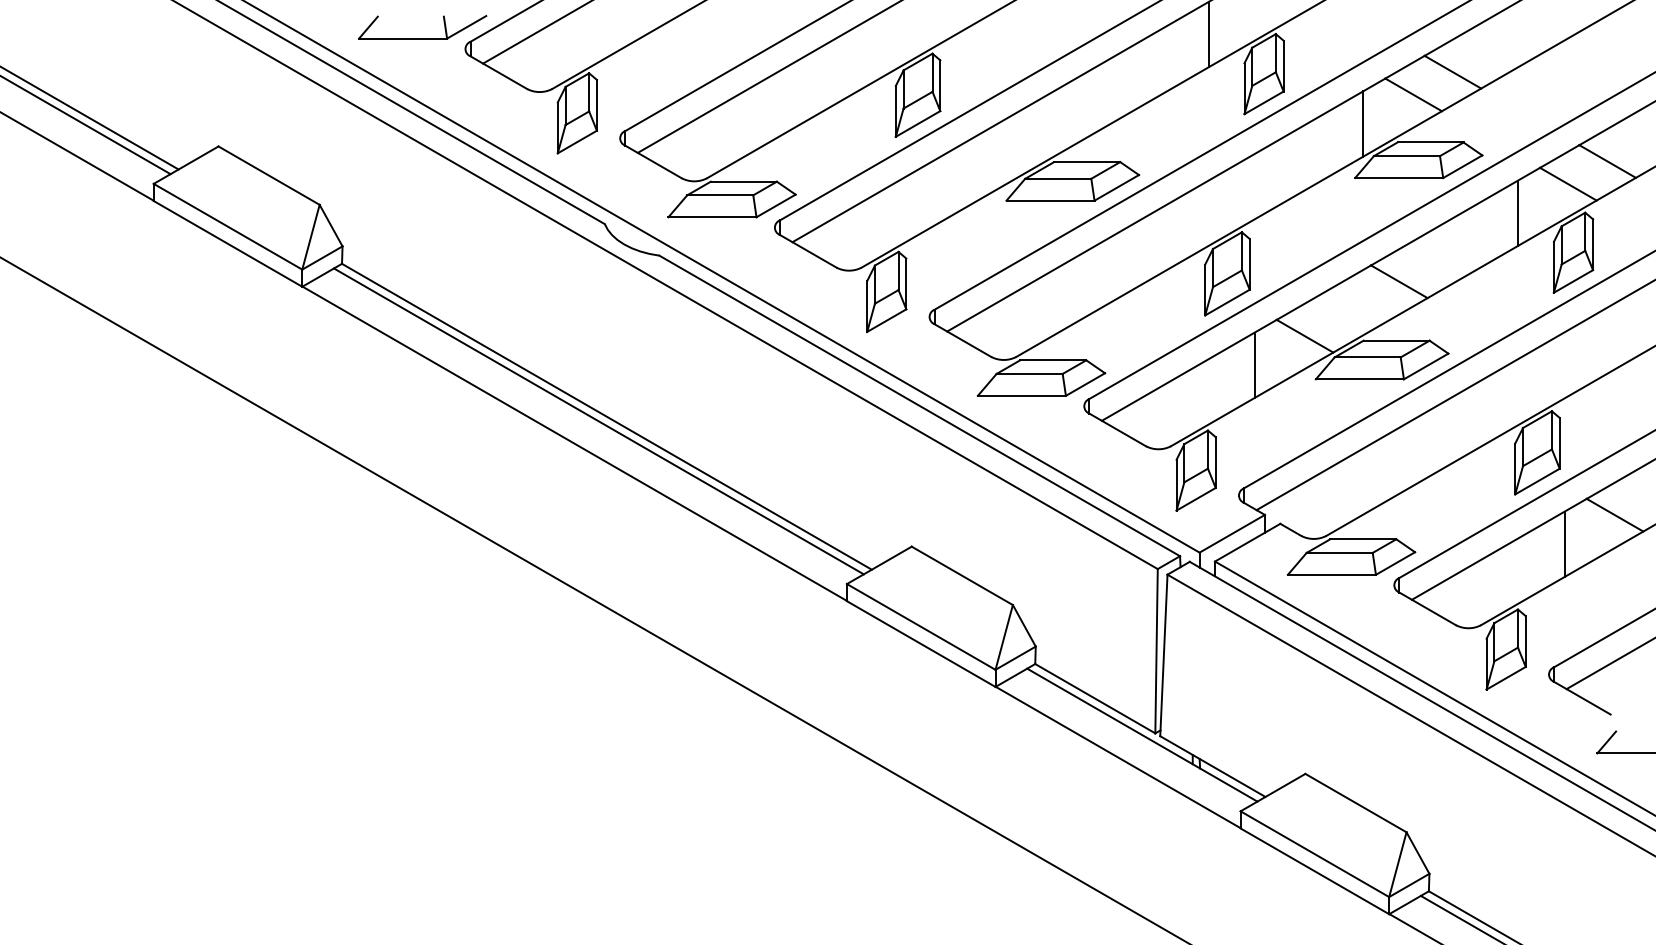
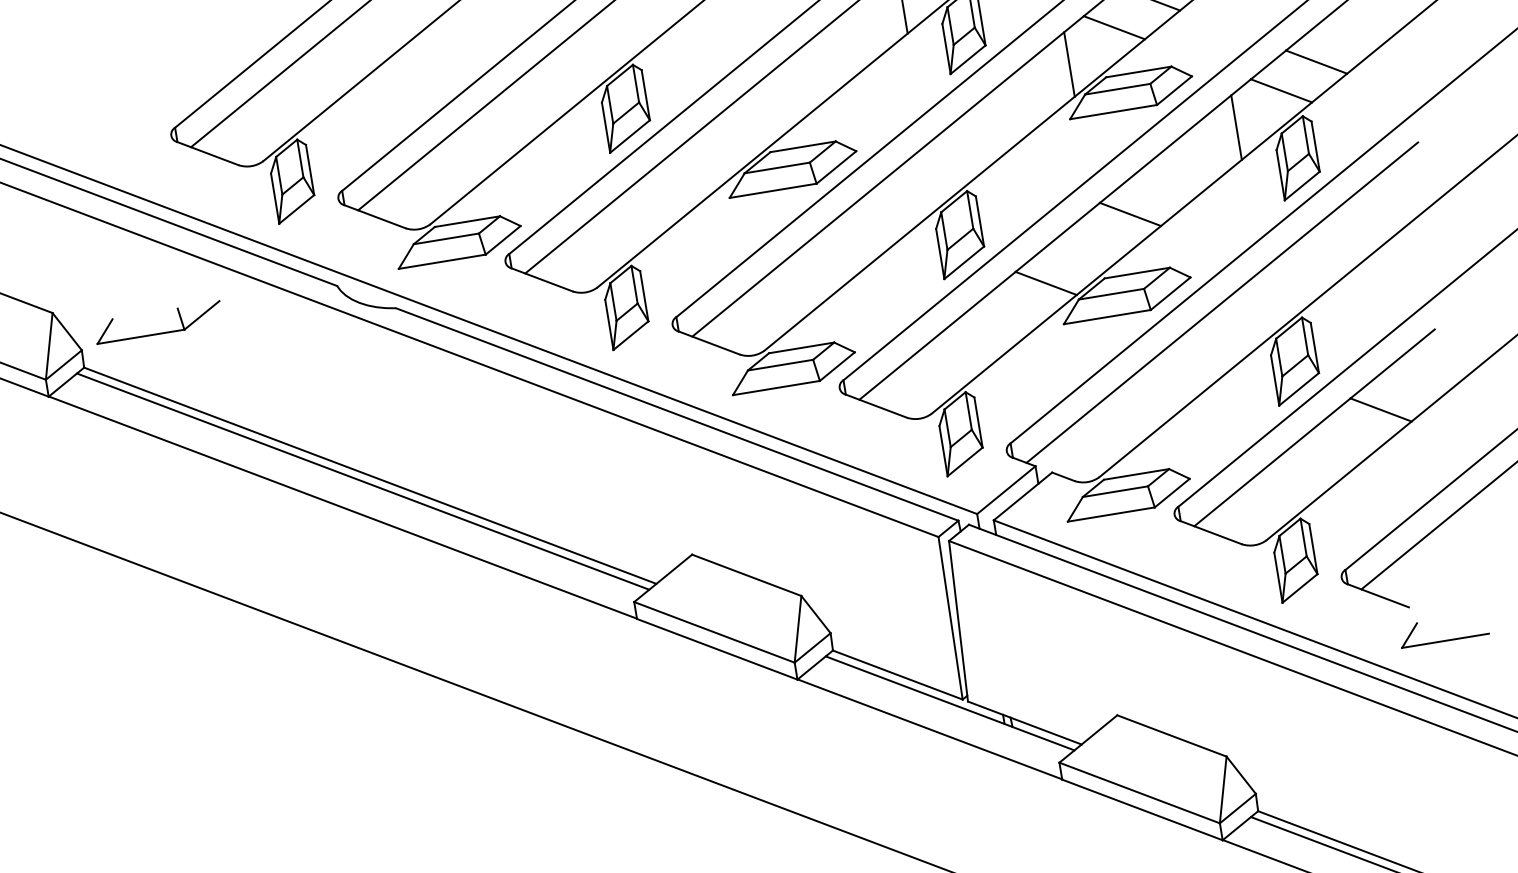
part: (422, 38) -> (160, 333), moved
line: (1254, 364) -> (1000, 319), removed
line: (1564, 543) -> (1335, 446), removed

